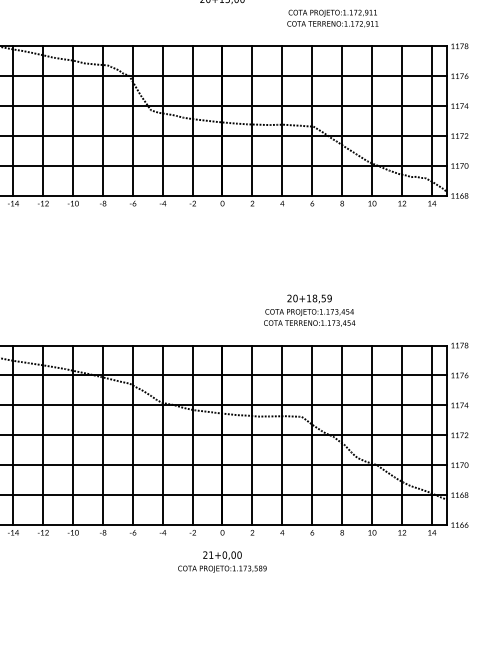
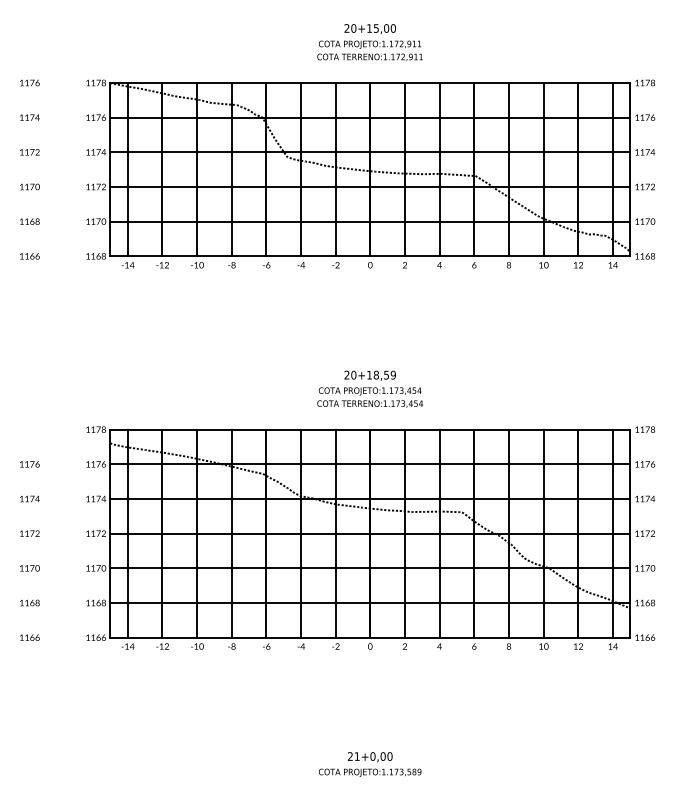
text: (332, 18) -> (369, 50), moved
text: (309, 309) -> (369, 388), moved
text: (222, 562) -> (370, 764), moved

